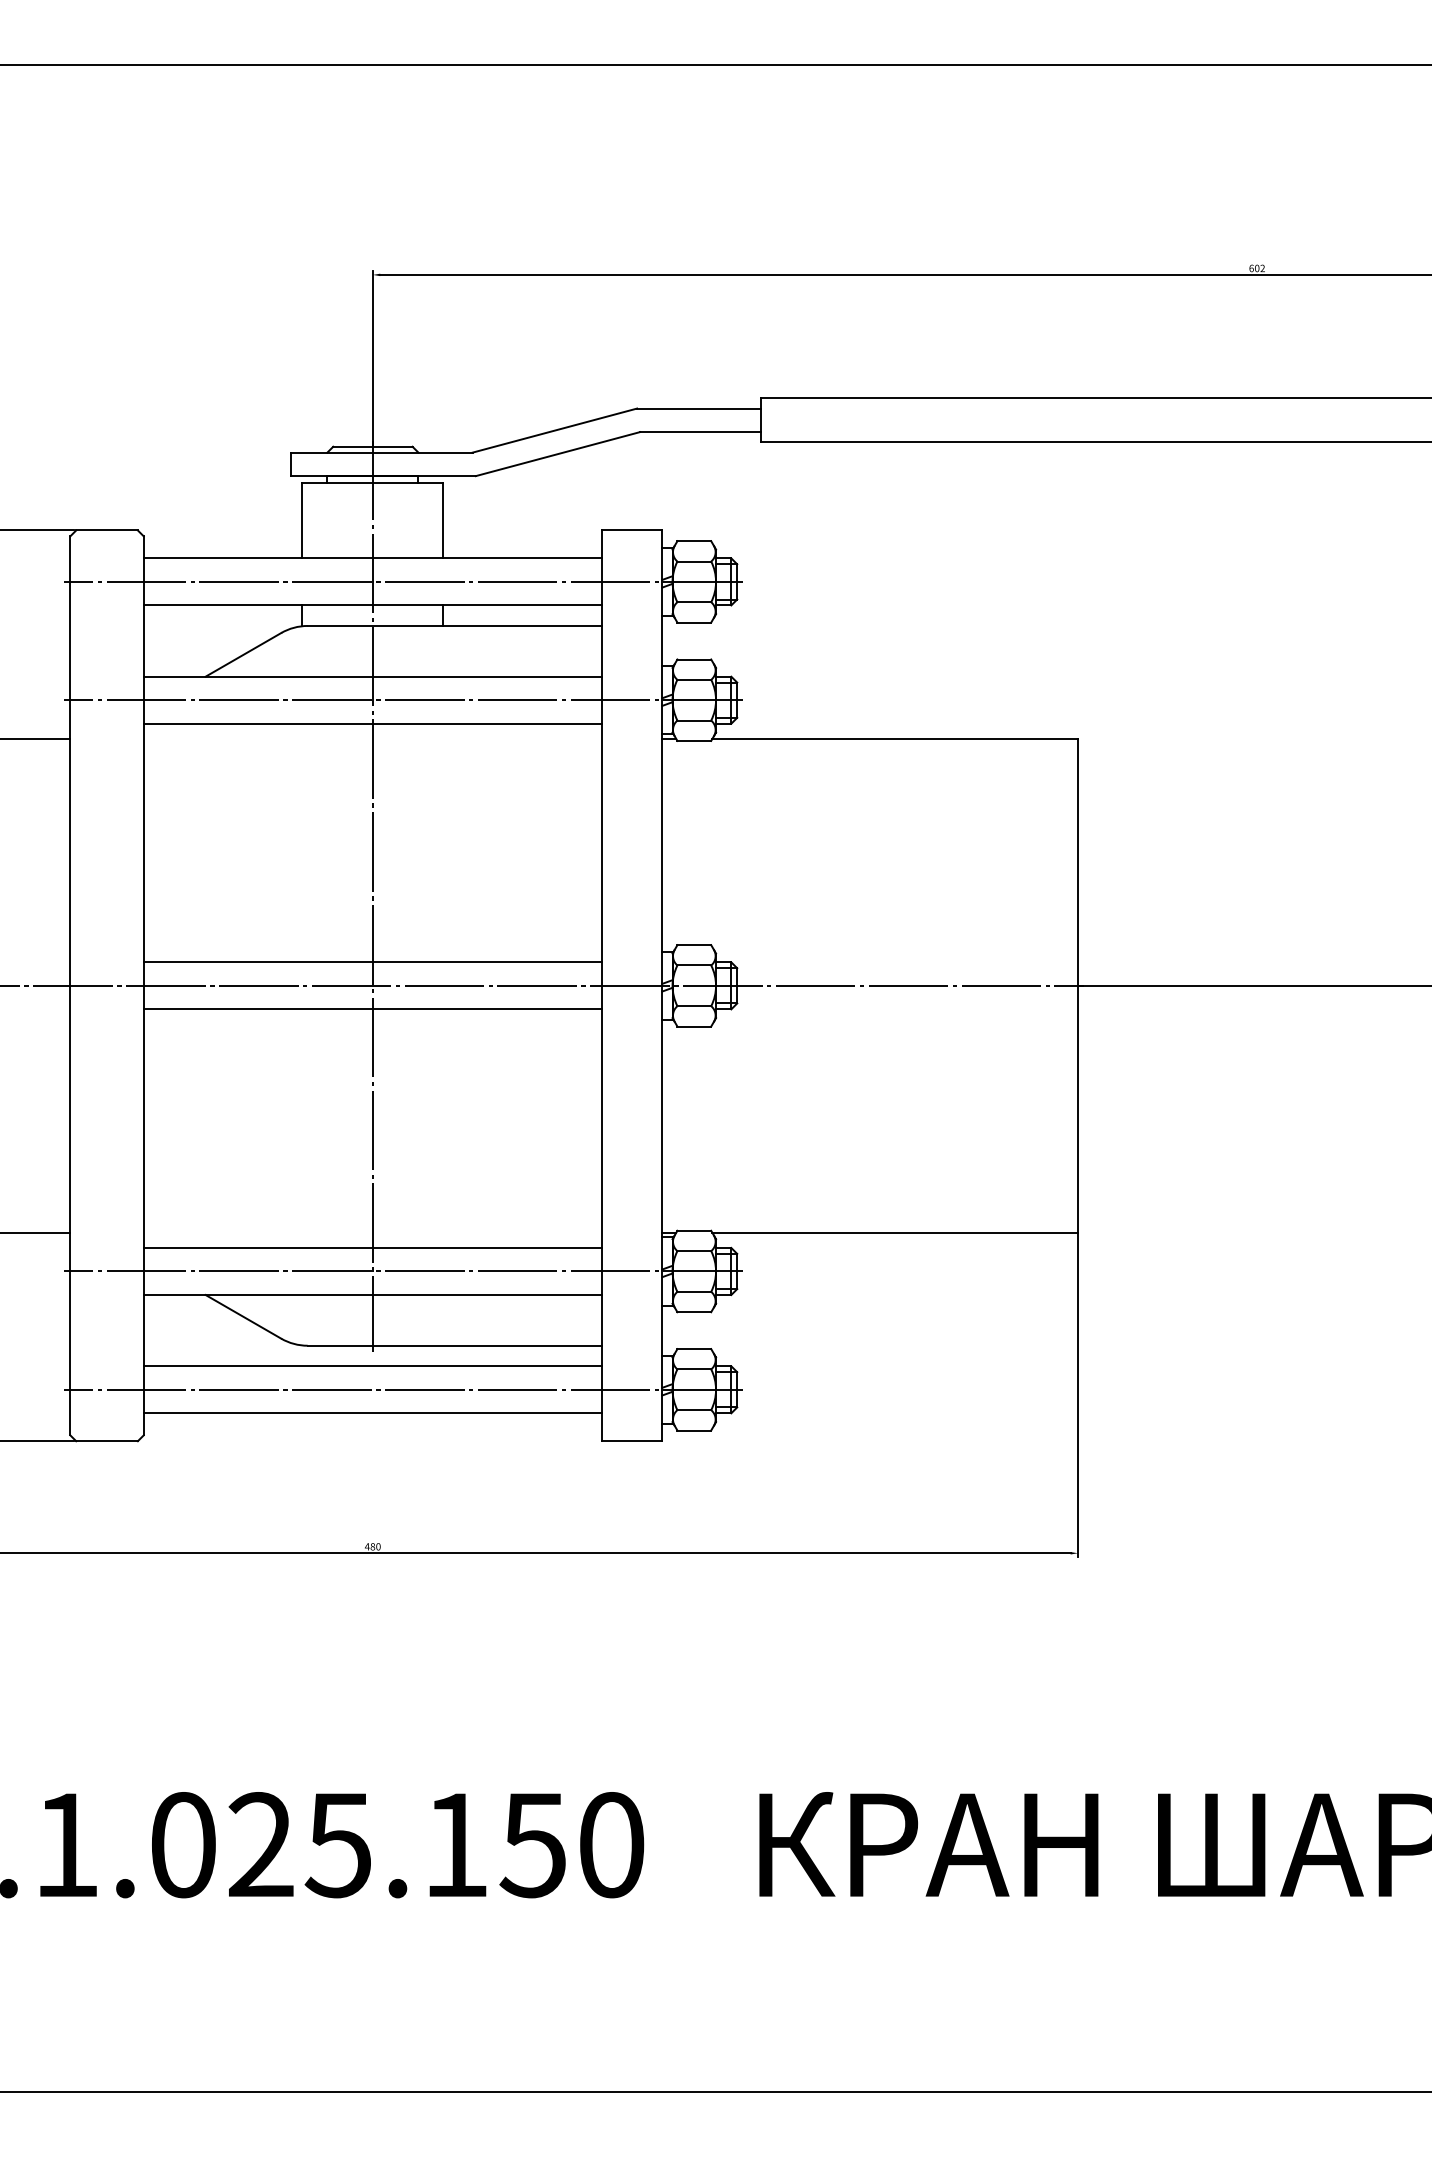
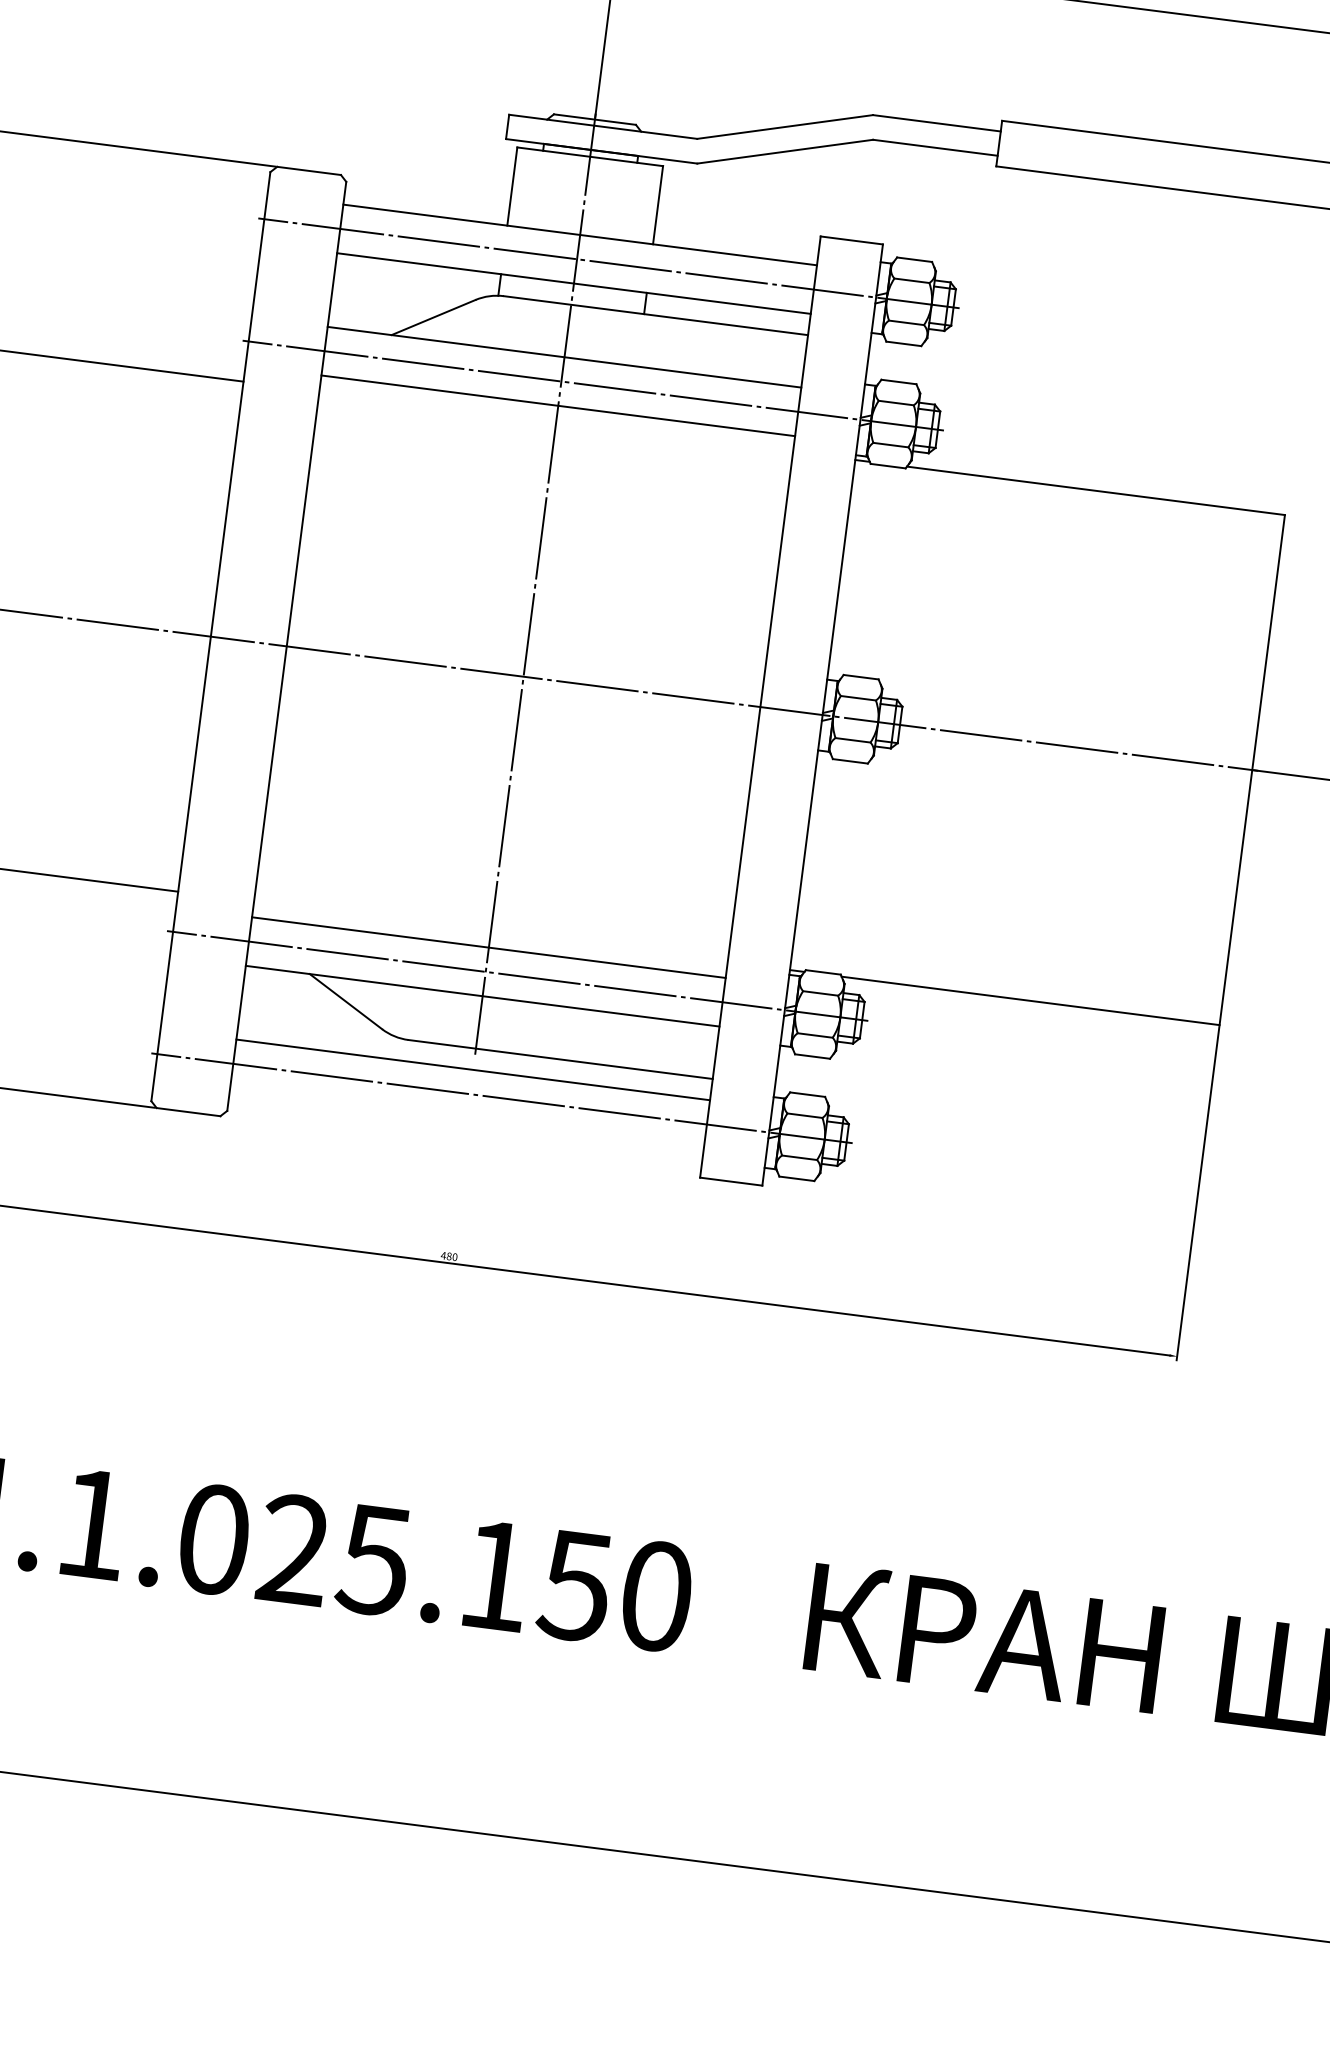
line: (372, 962) -> (526, 652), removed
line: (372, 1009) -> (520, 701), removed
line: (372, 1413) -> (466, 1118), removed

